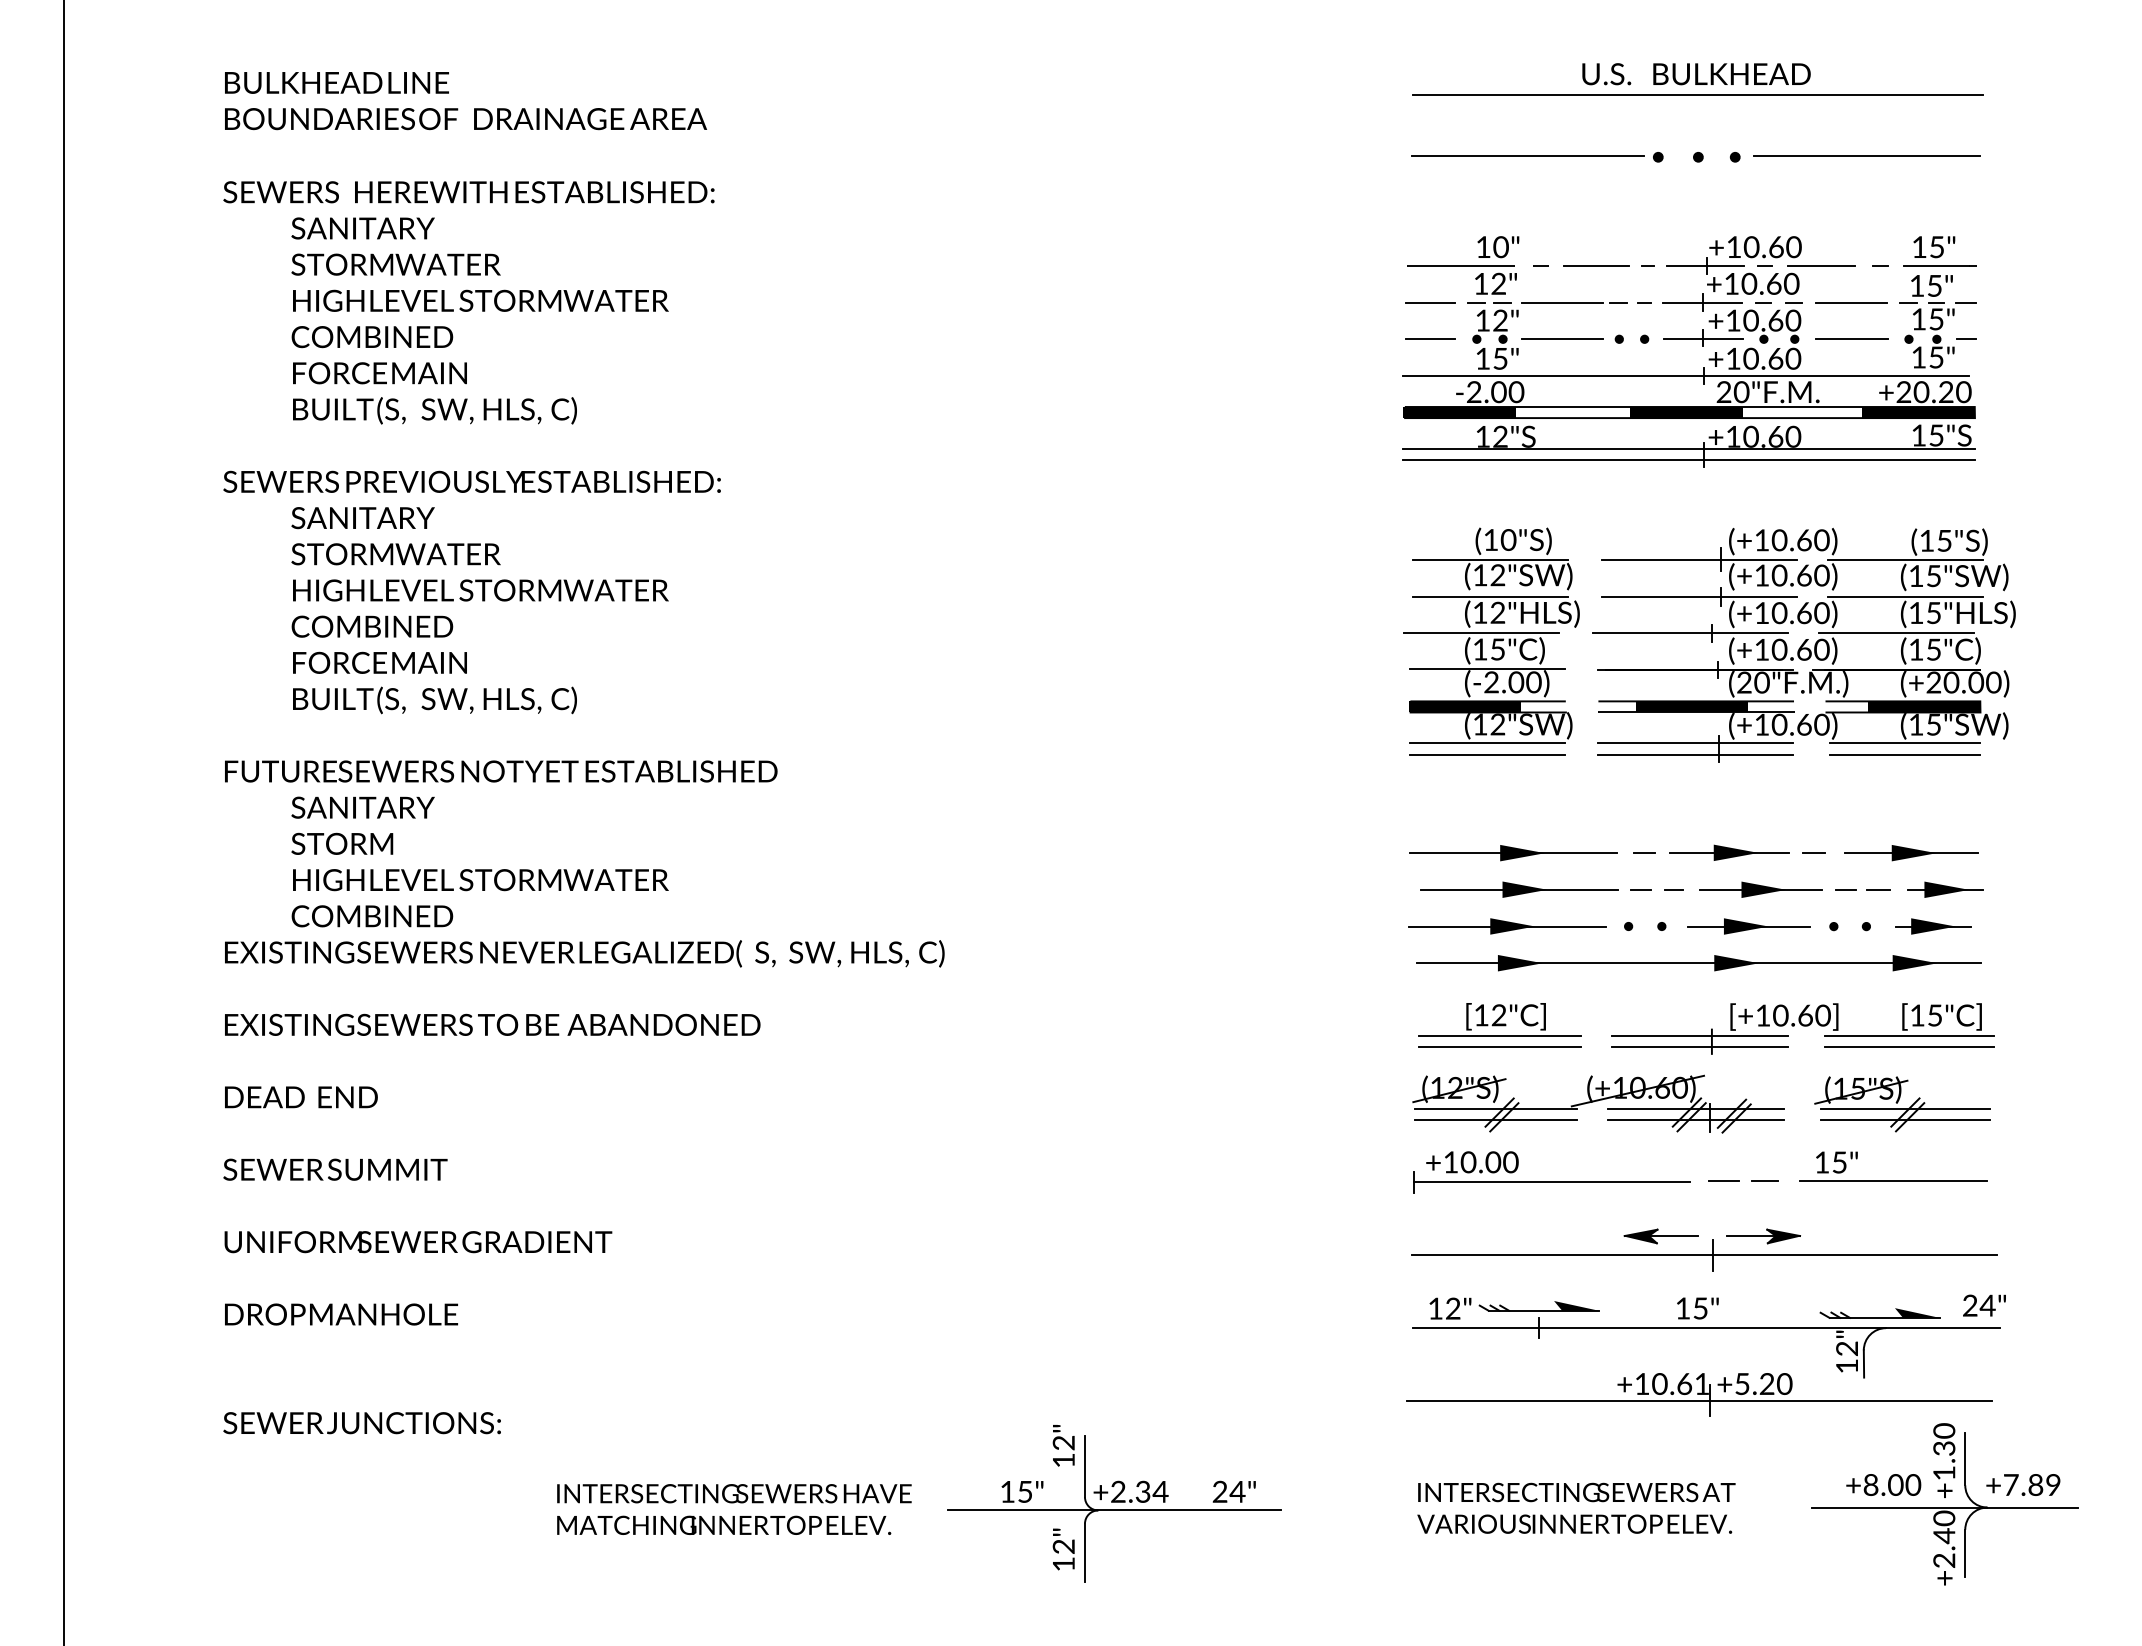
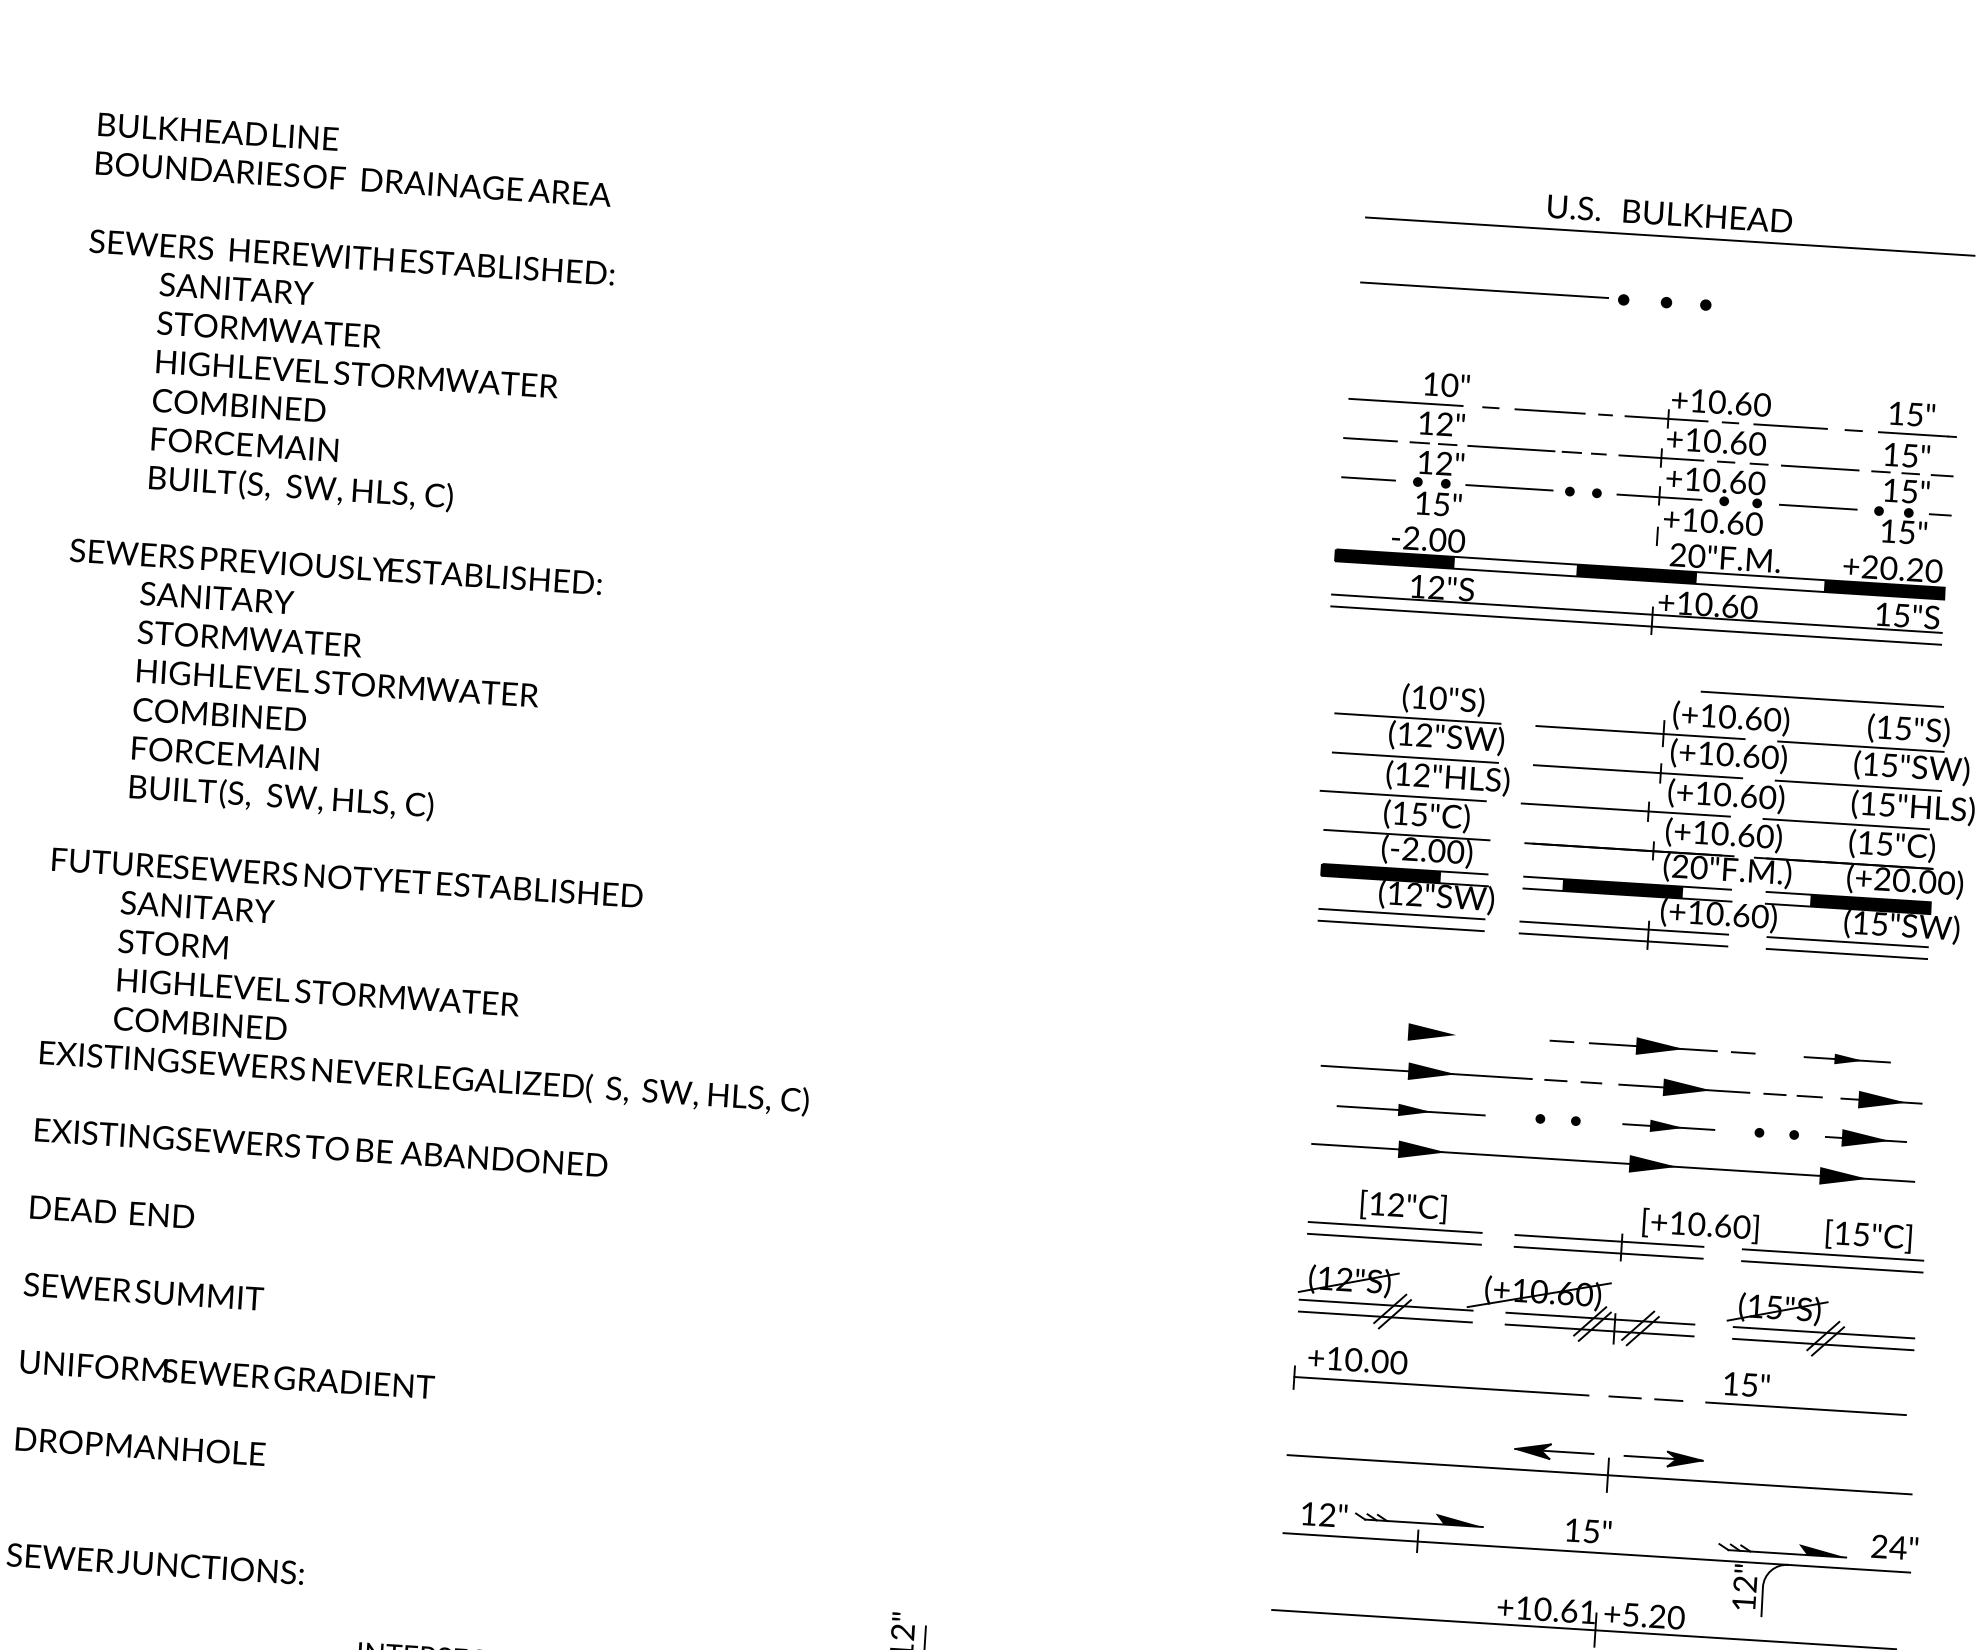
line: (1866, 155) -> (1821, 698), moved
line: (1685, 375) -> (1638, 534), removed
line: (1512, 852) -> (1421, 1032), removed
part: (1911, 853) -> (1847, 1060), size x0.6
part: (1507, 926) -> (1411, 1110), size x0.7
part: (1748, 926) -> (1668, 1126), size x0.7

